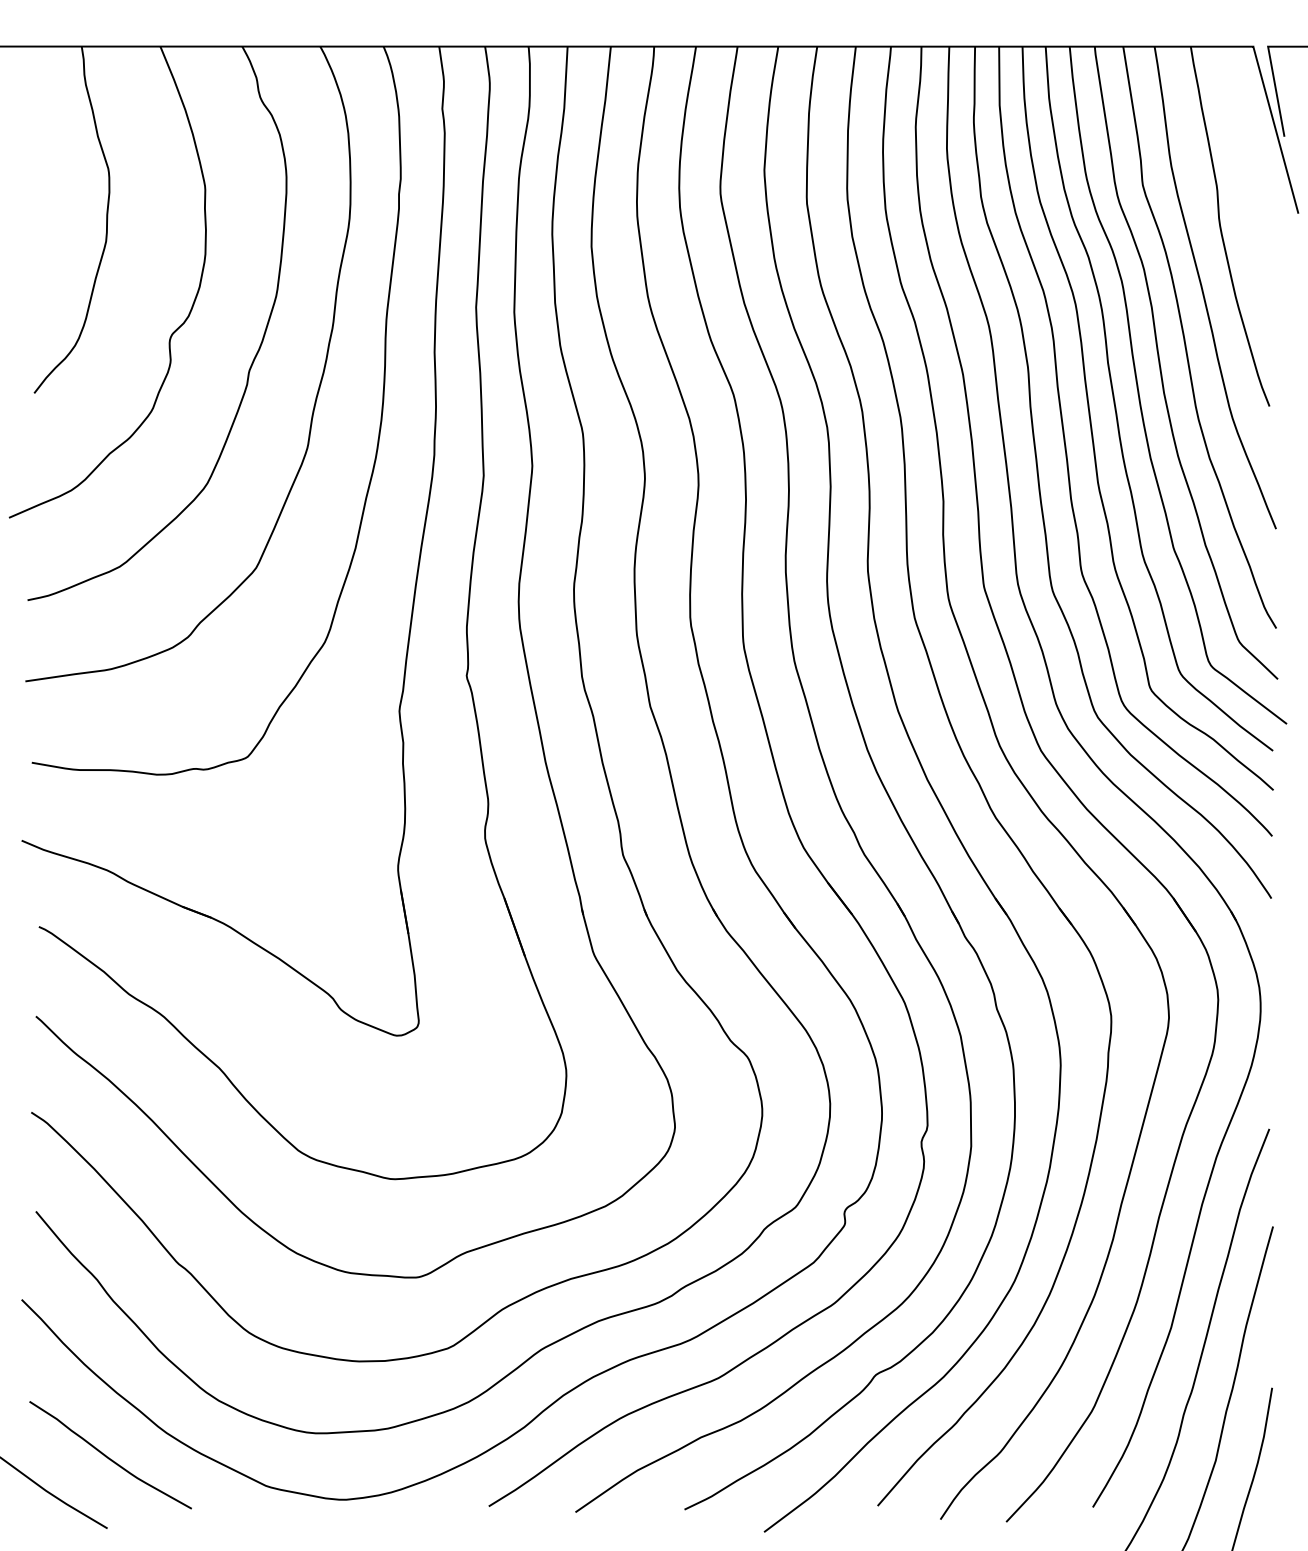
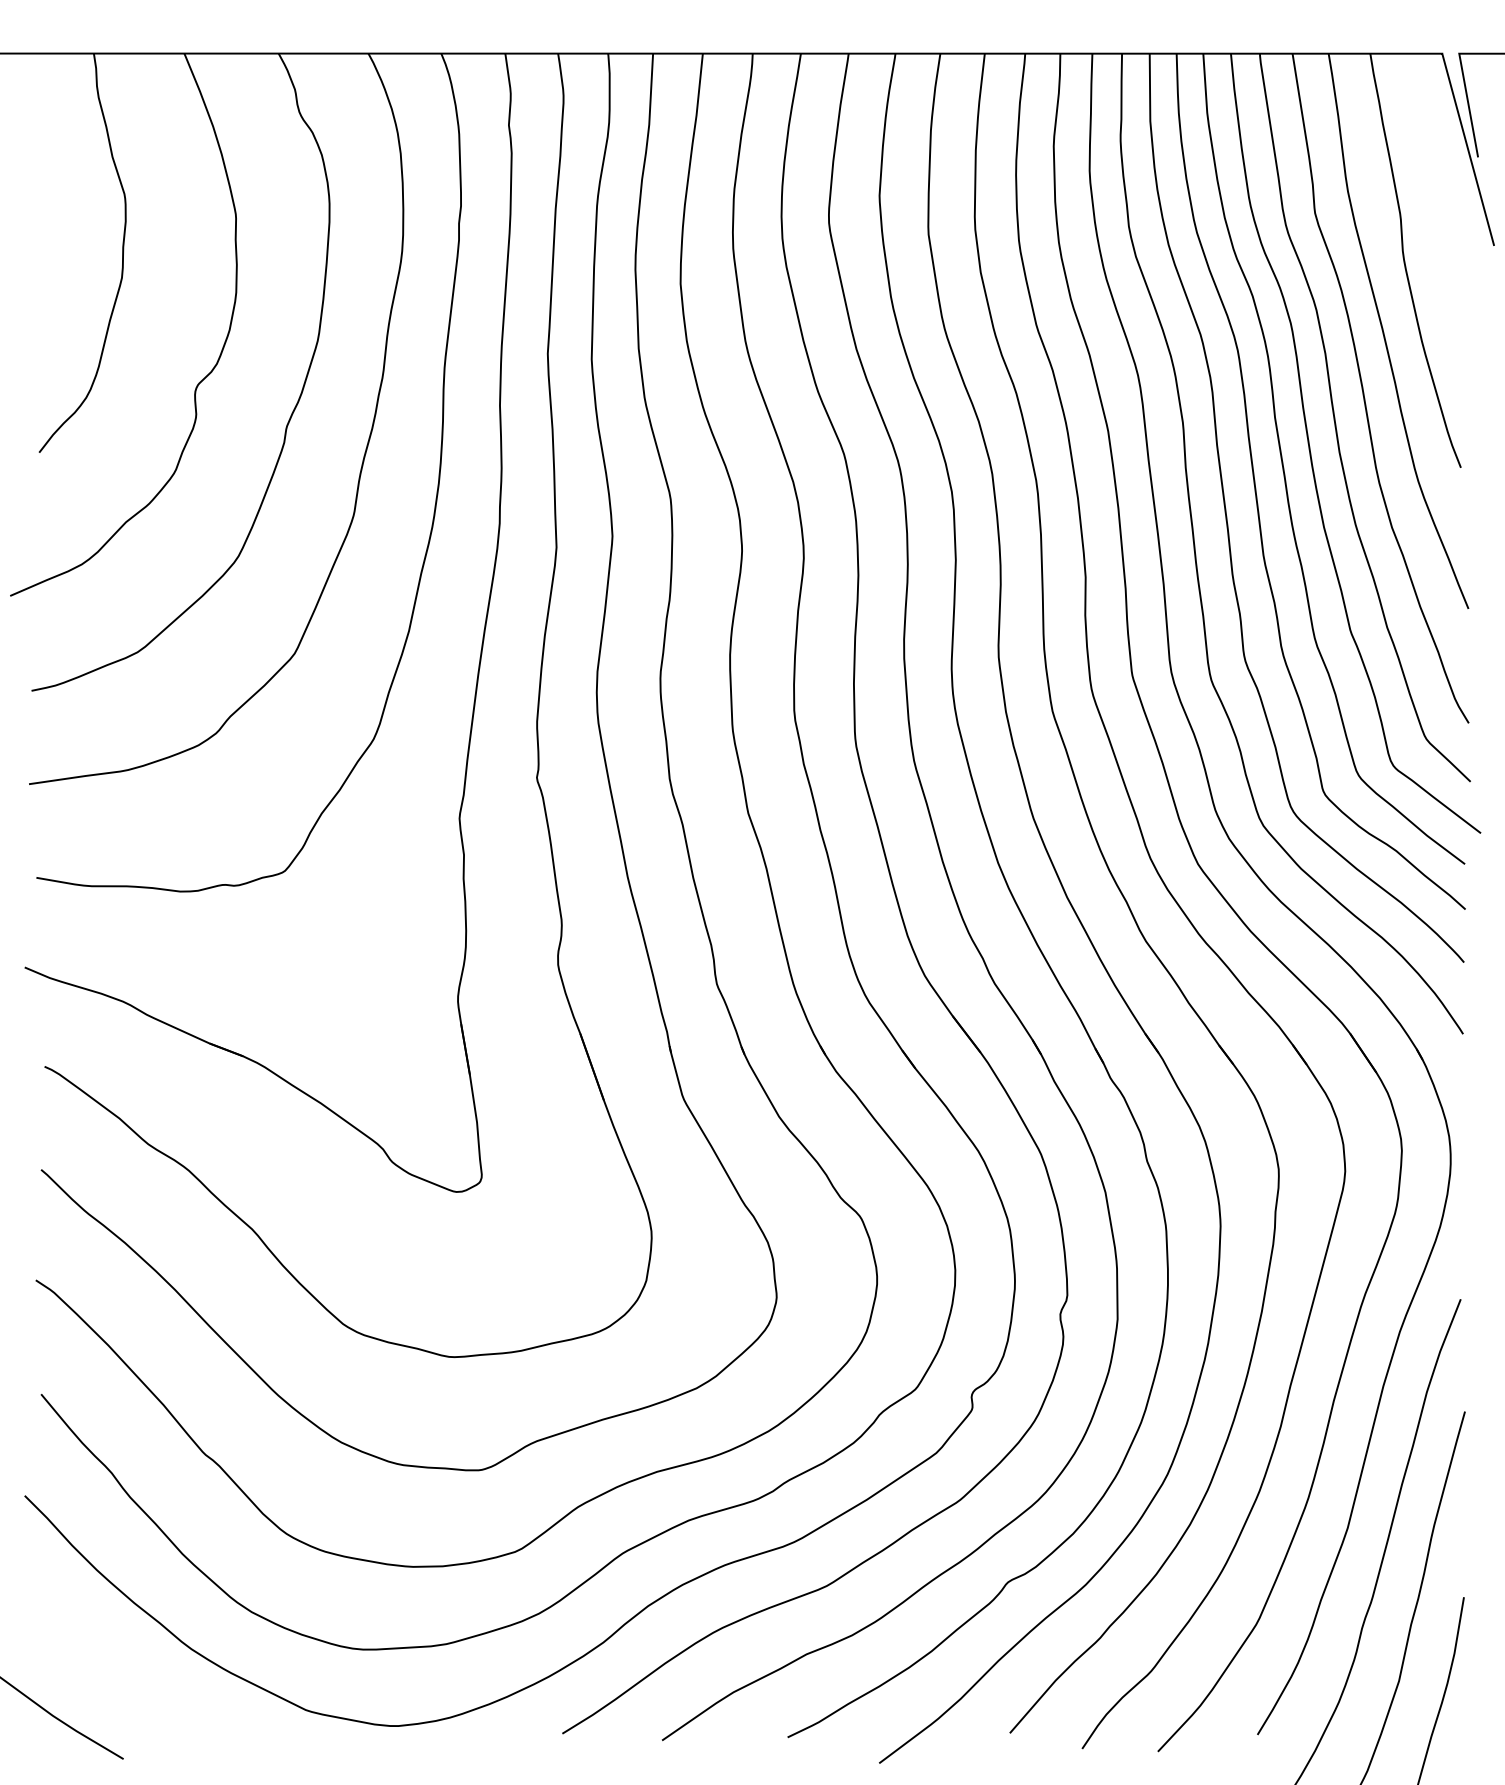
curve: (109, 1457) -> (125, 1677), removed

